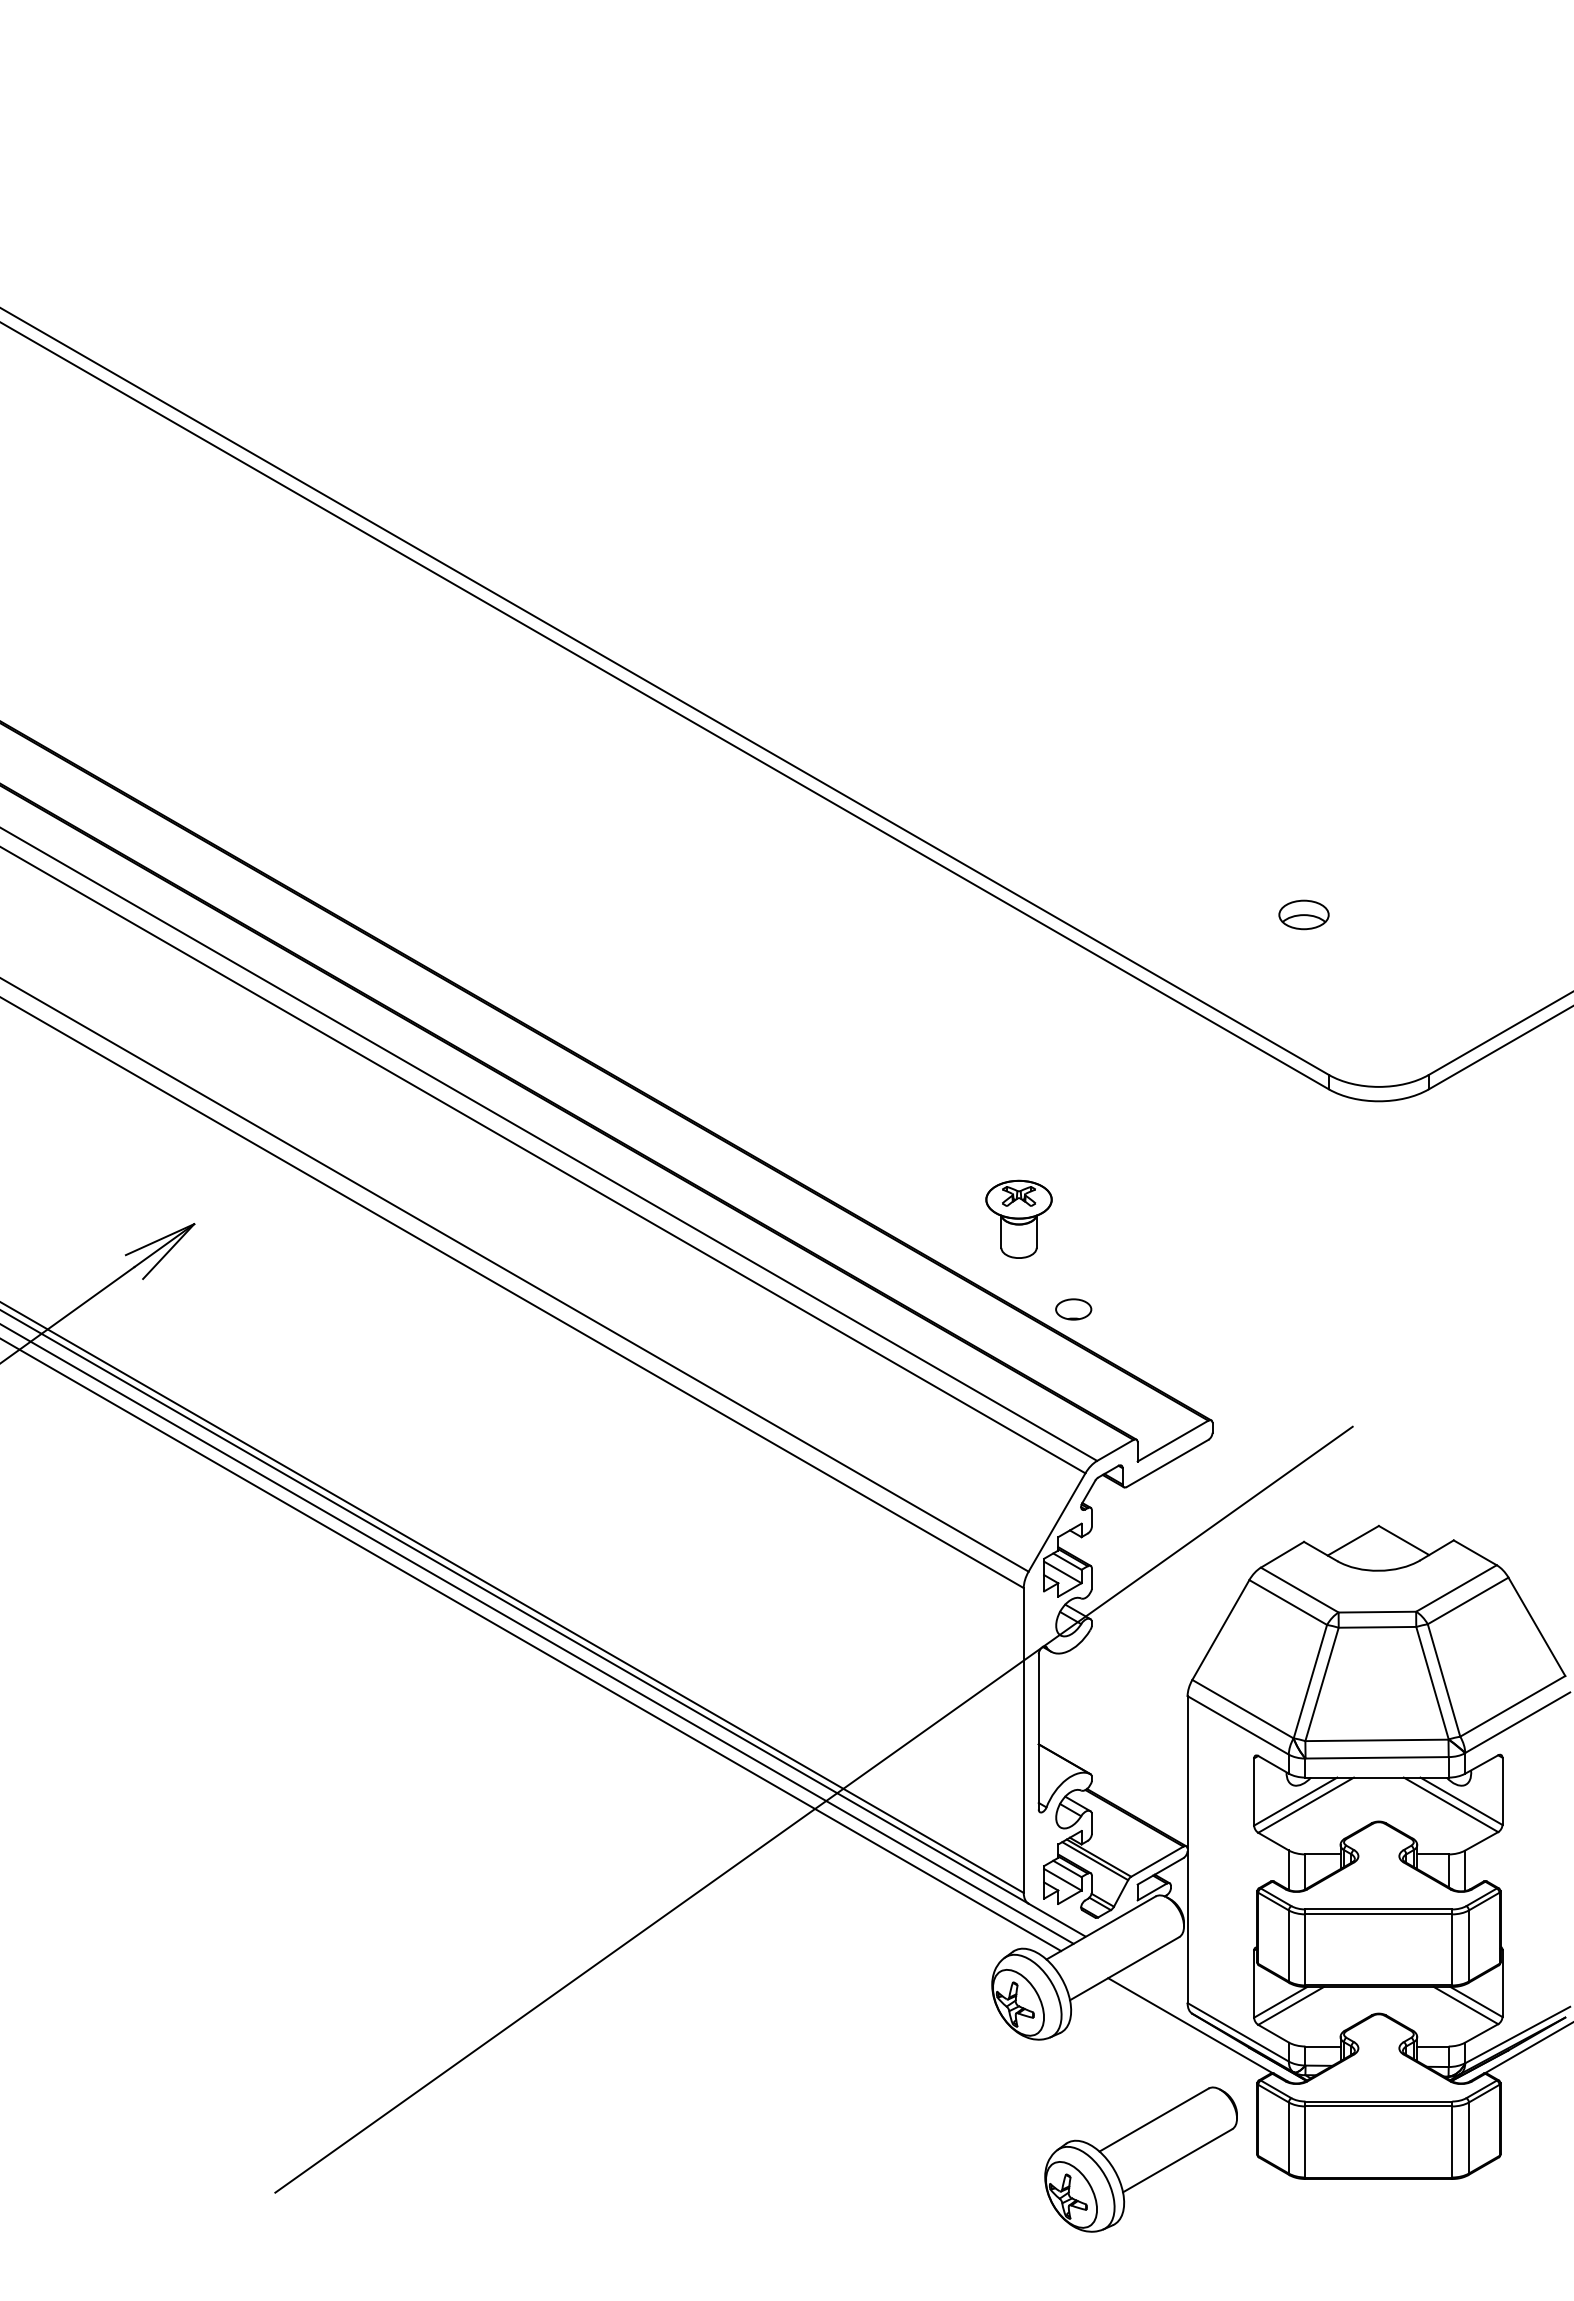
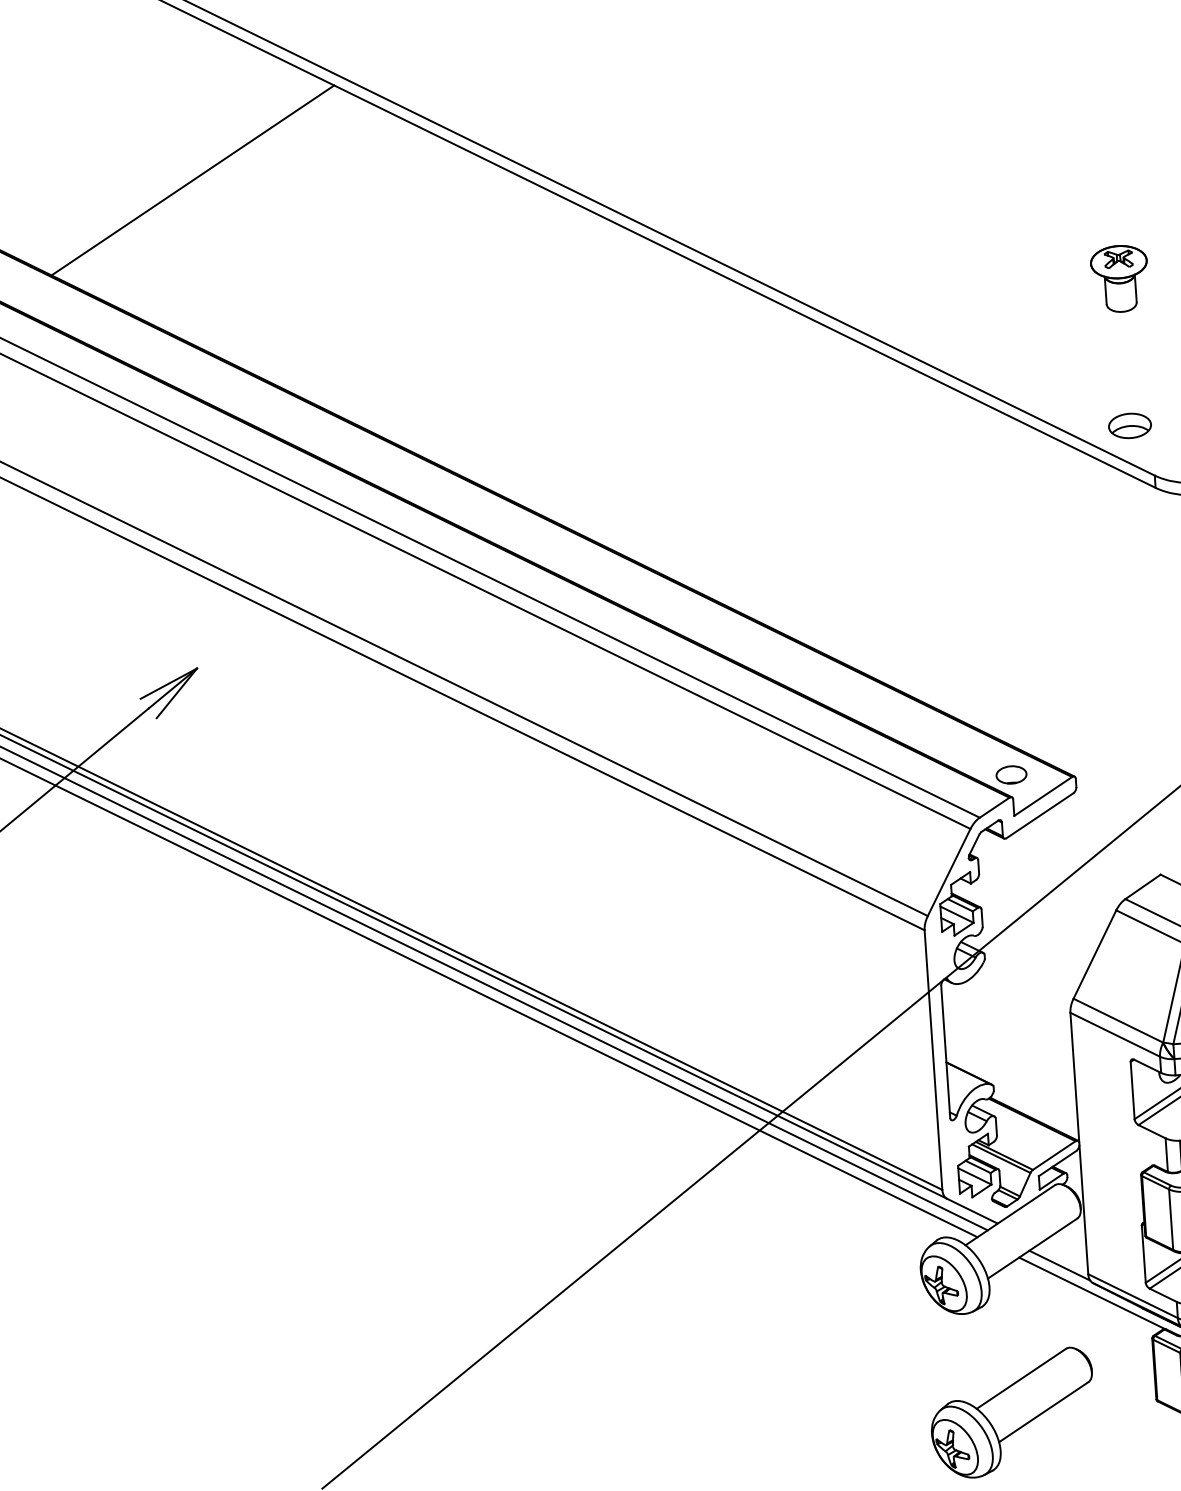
line: (228, 653) -> (193, 180), added
part: (1303, 914) -> (1129, 425), moved
part: (1018, 1218) -> (1119, 278), moved
part: (1073, 1309) -> (1011, 775), moved
line: (1154, 1990) -> (1059, 1265), added
part: (1140, 2159) -> (1012, 1413), moved

